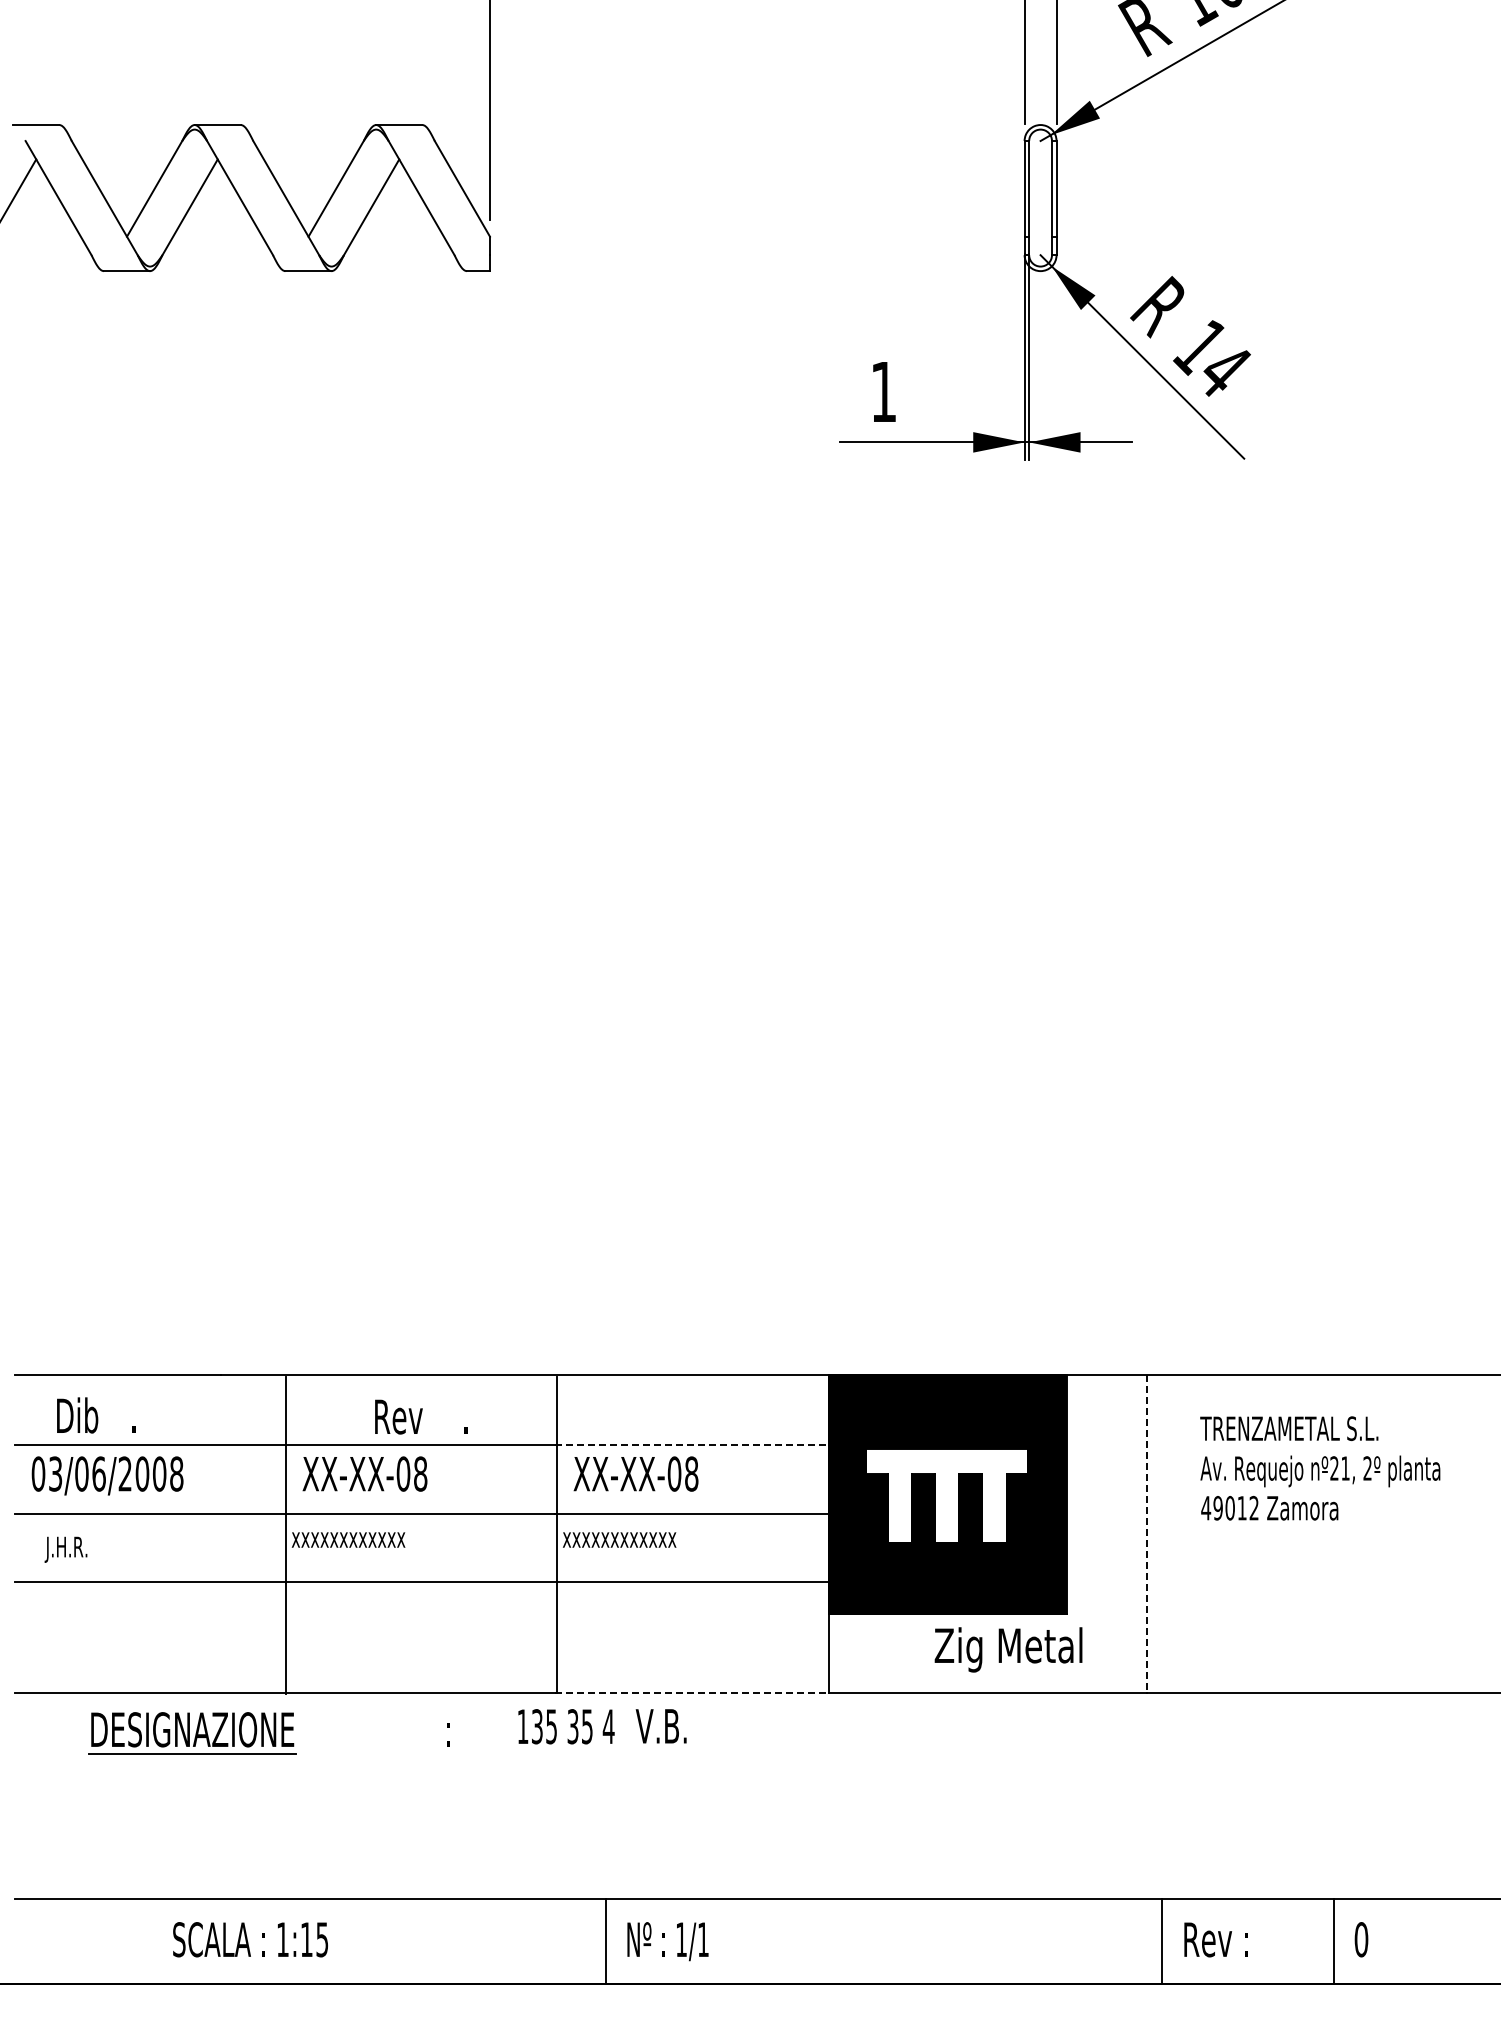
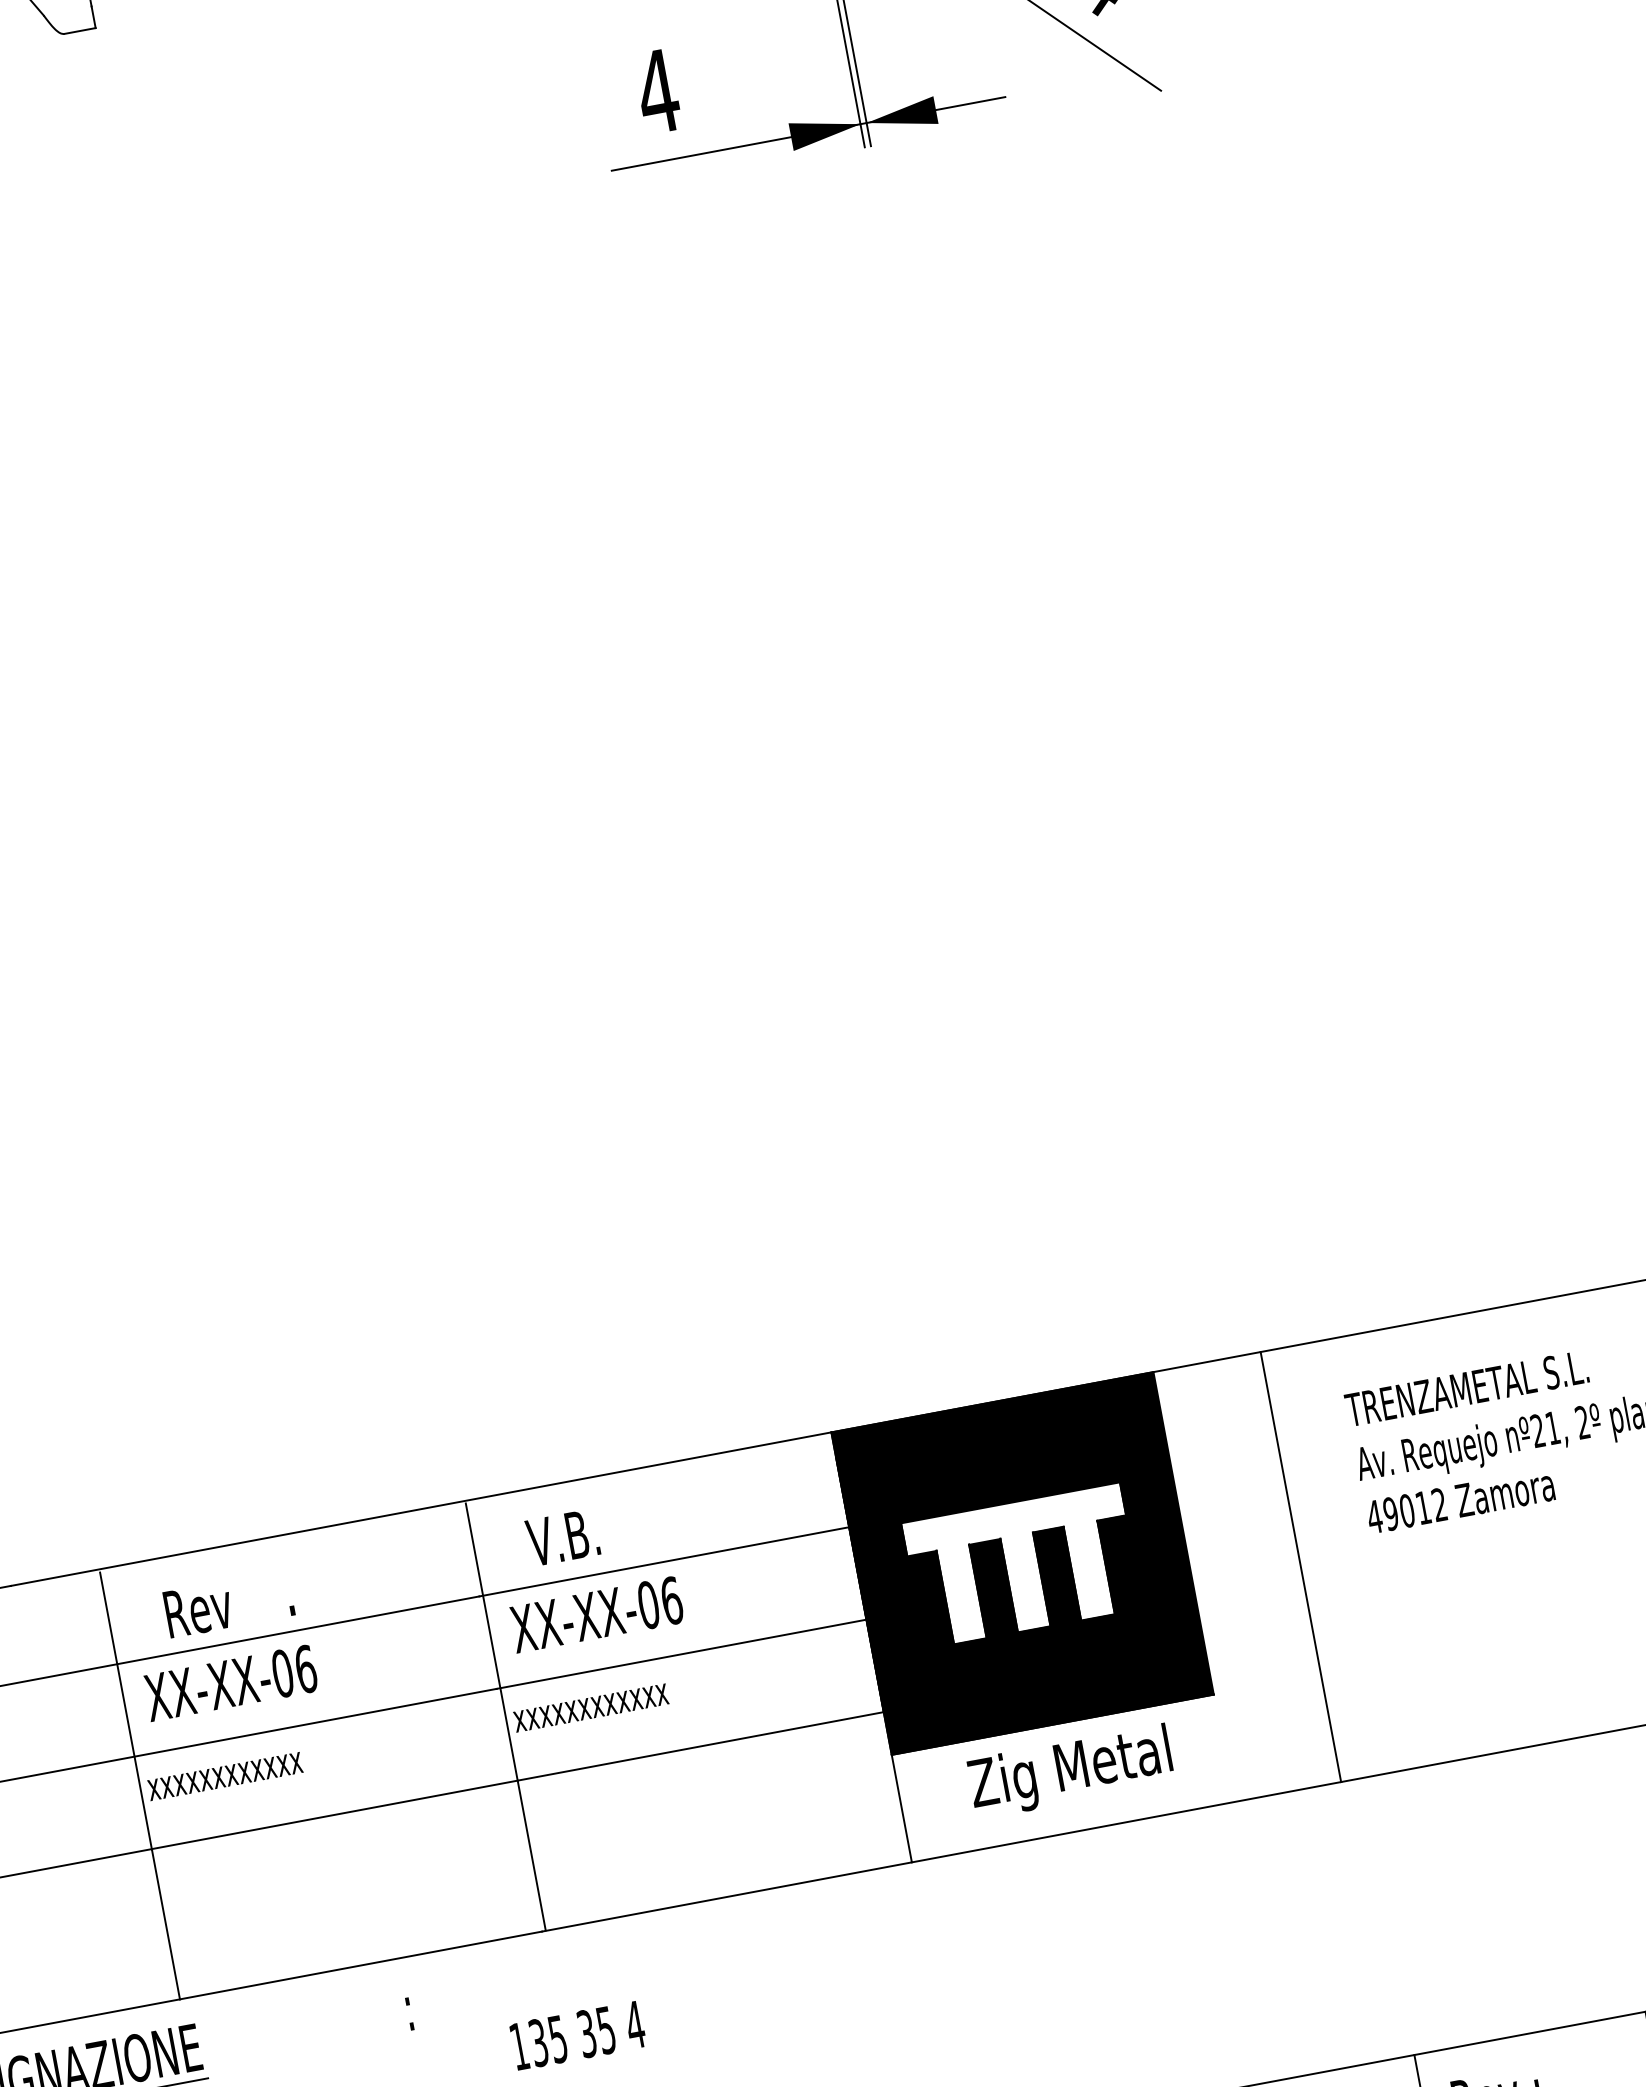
text: (883, 391) -> (657, 91), 1 -> 4
text: (421, 1416) -> (229, 1603), moved
line: (691, 1445) -> (664, 1562), dashed -> solid
text: (420, 1473) -> (305, 1668), XX-XX-08 -> XX-XX-06
text: (691, 1473) -> (671, 1600), XX-XX-08 -> XX-XX-06
line: (1146, 1534) -> (1300, 1567), dashed -> solid
text: (1008, 1649) -> (1070, 1771), moved
line: (691, 1693) -> (726, 1897), dashed -> solid
text: (566, 1726) -> (578, 2035), moved
text: (660, 1726) -> (561, 1538), moved

